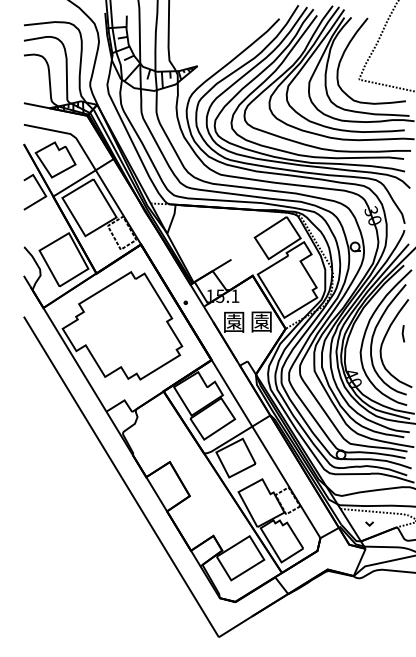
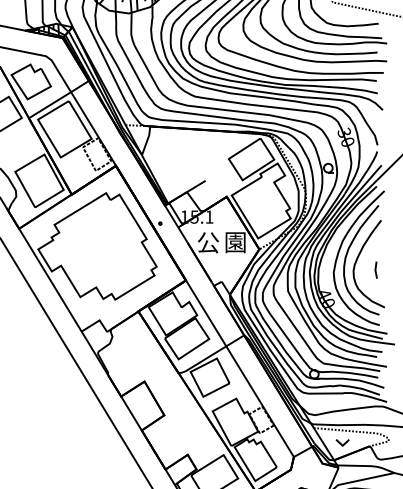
text: (233, 321) -> (207, 242), 園 -> 公
line: (403, 333) -> (376, 269), moved
part: (369, 523) -> (342, 442), size x1.67

